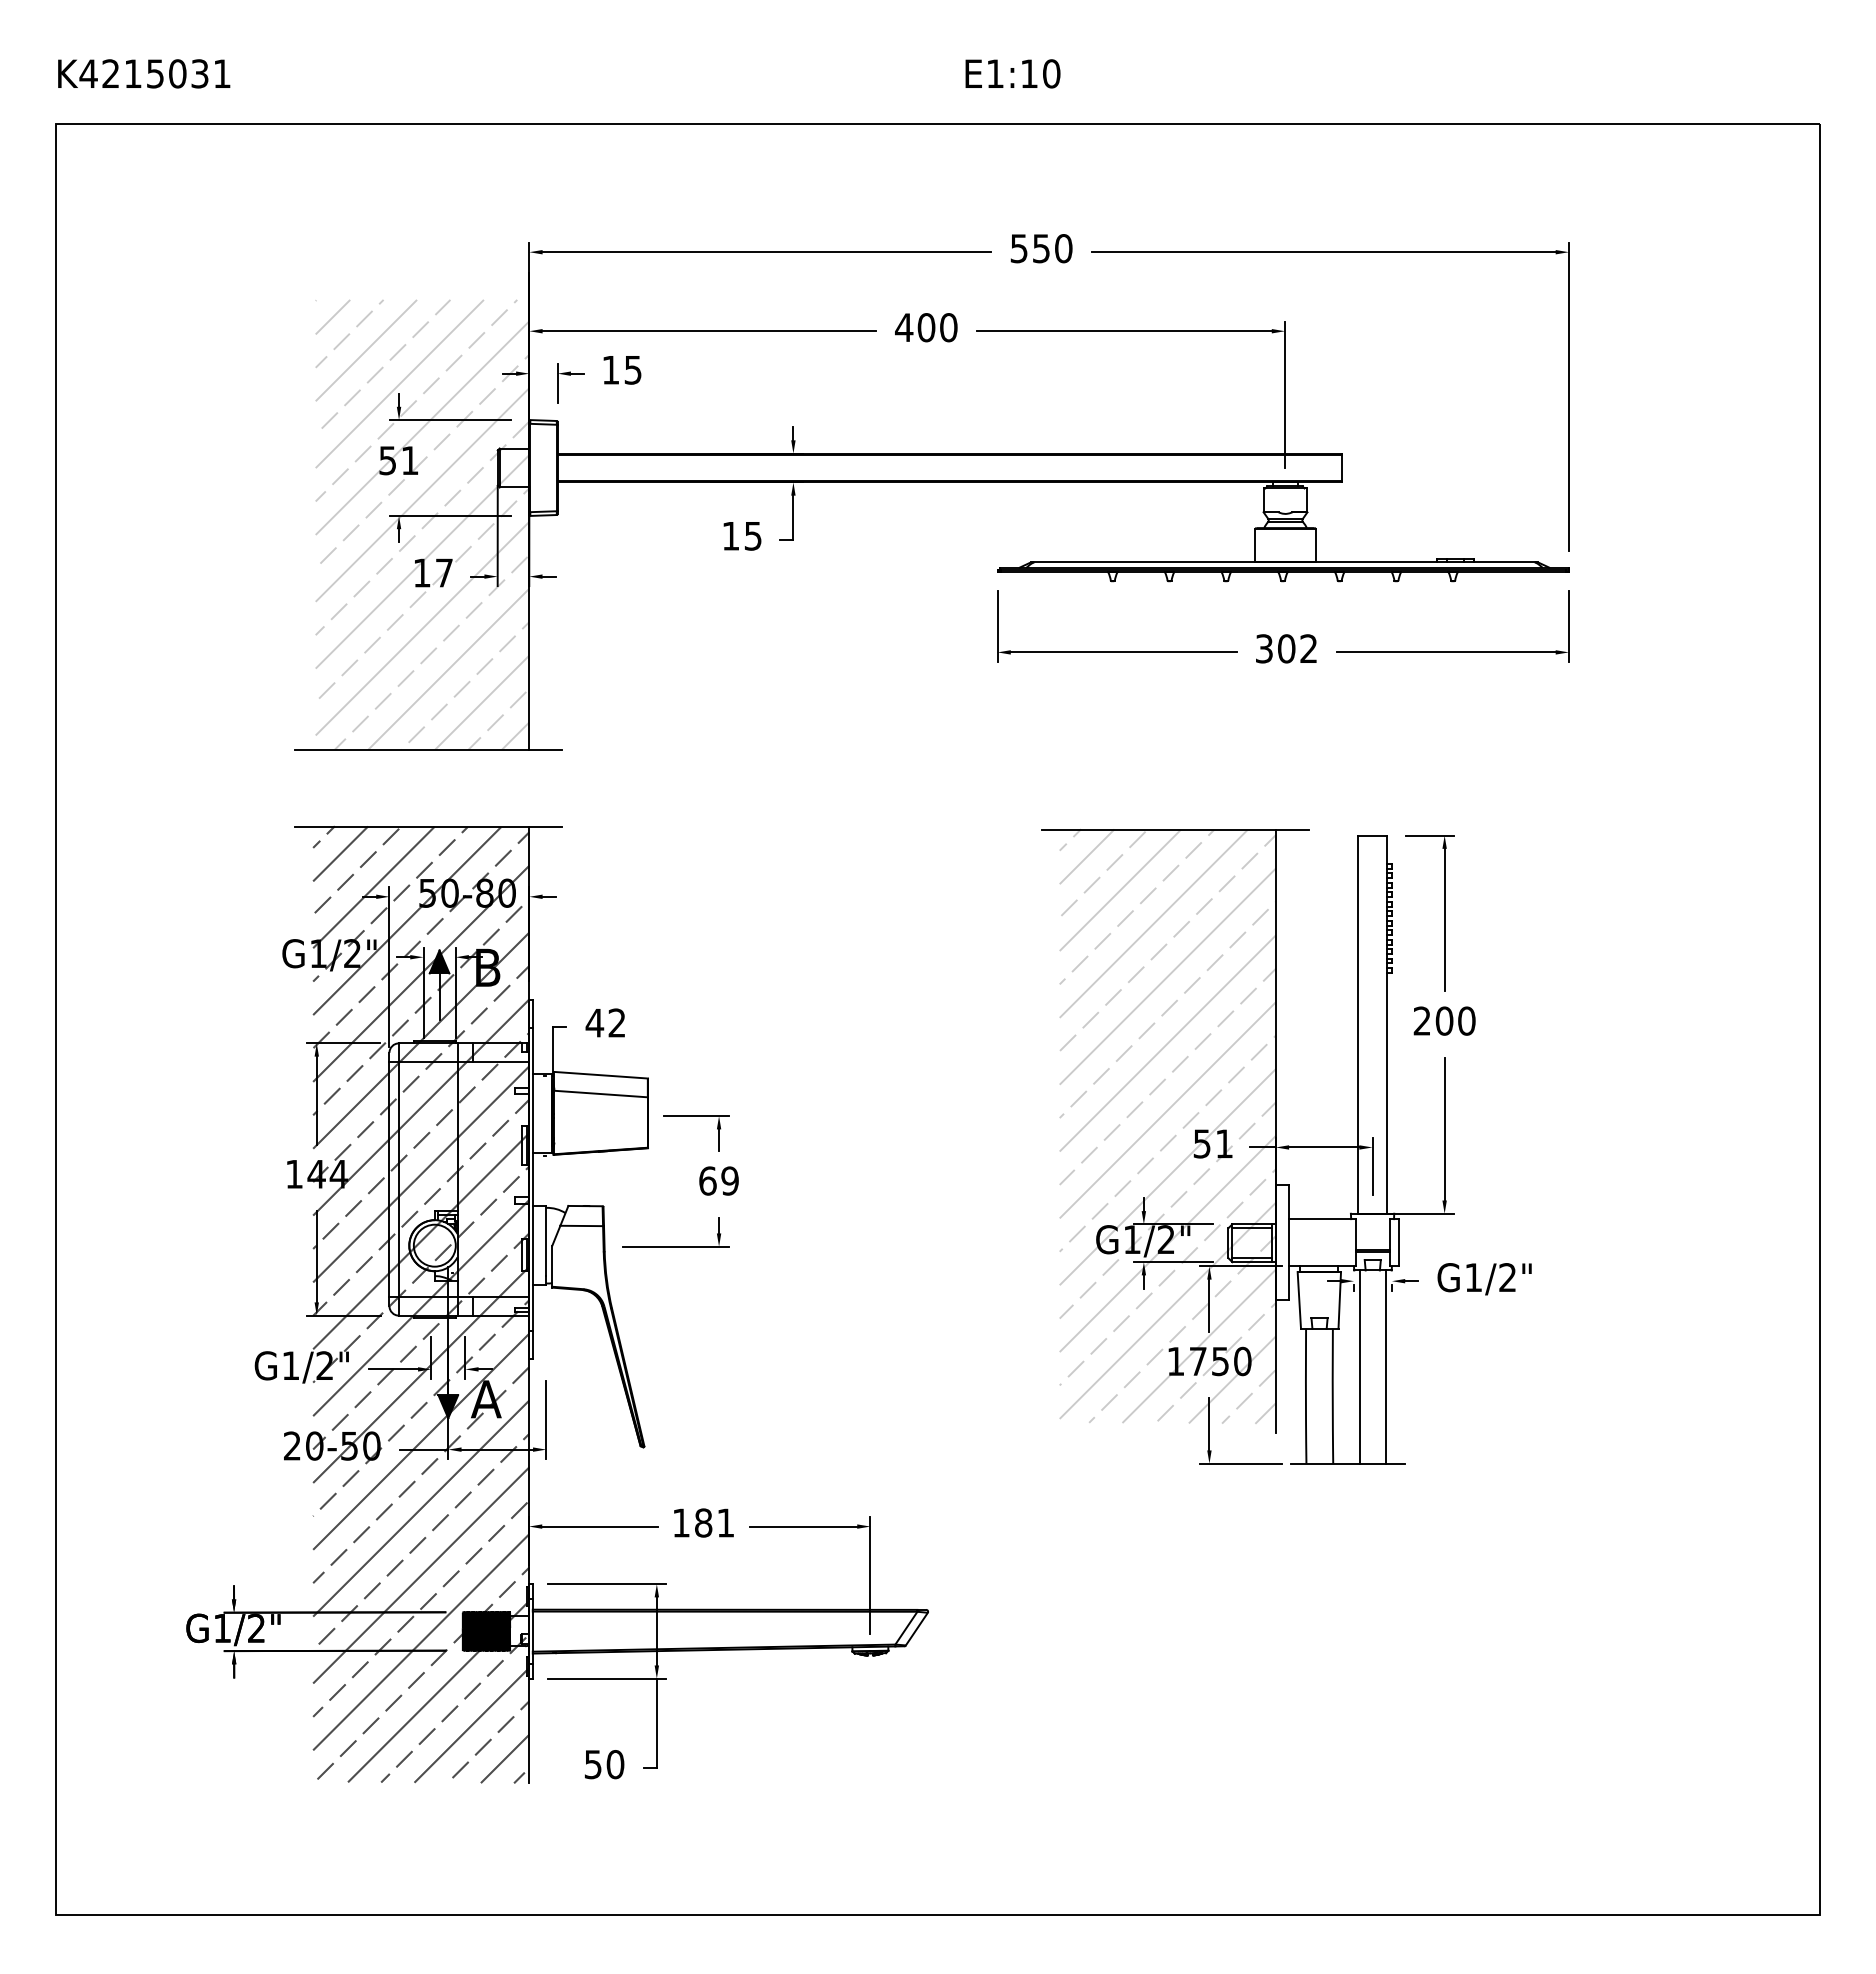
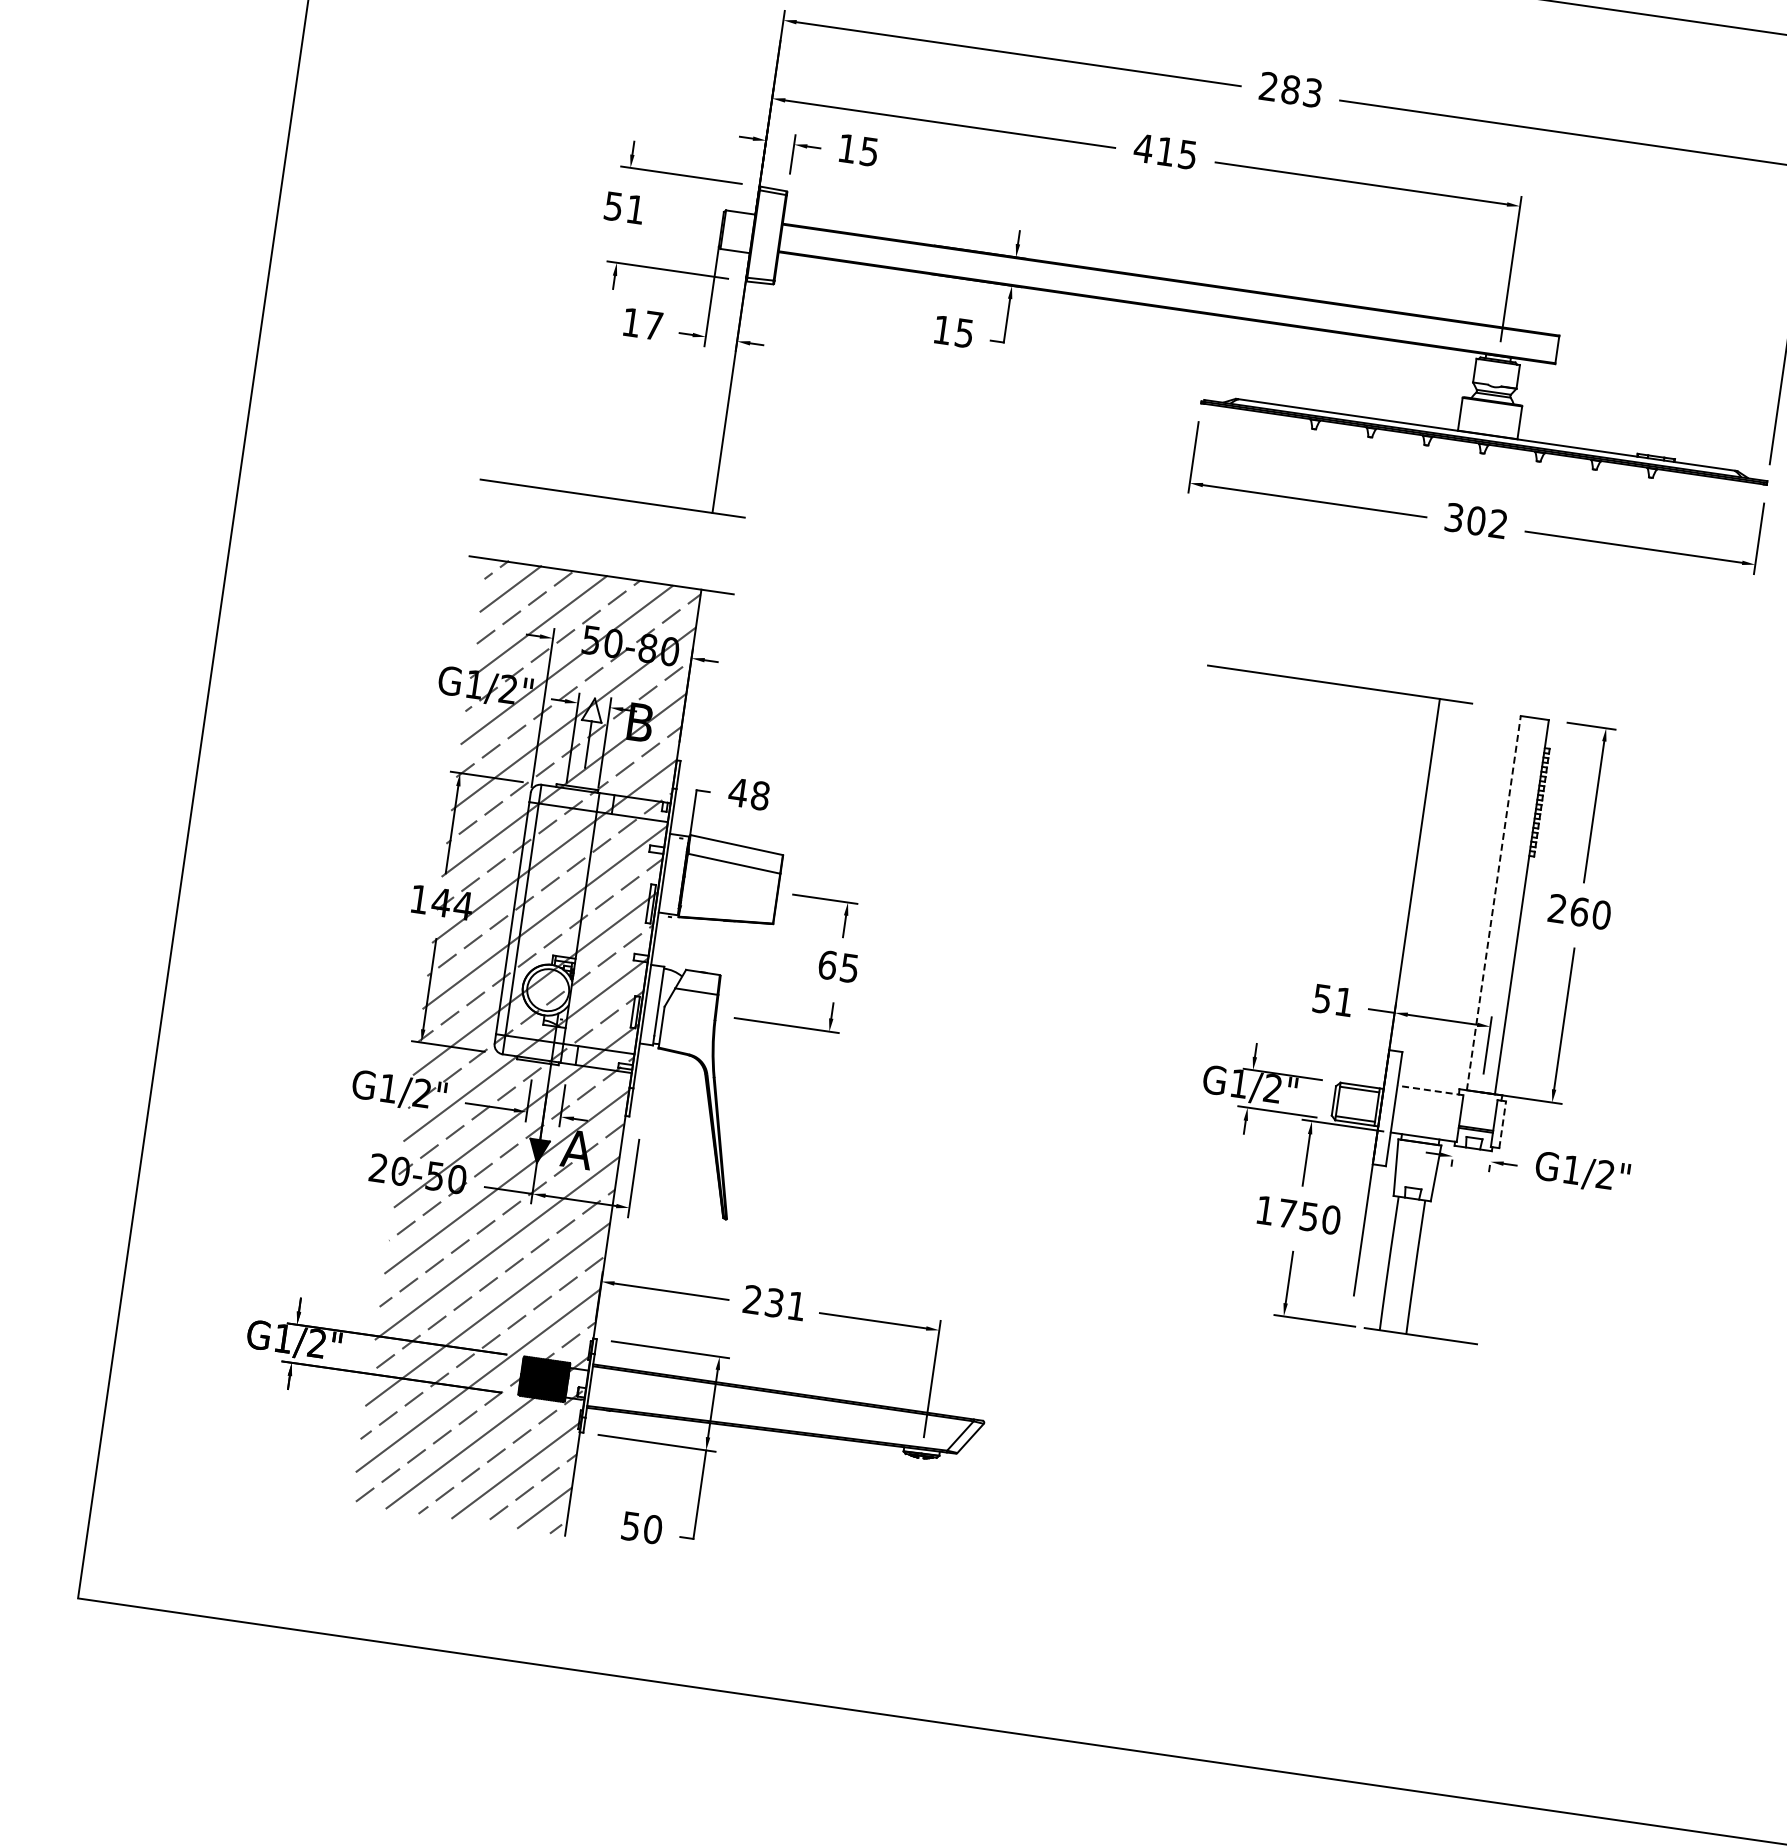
text: (1041, 248) -> (1290, 89), 550 -> 283
text: (937, 327) -> (1176, 153), 400 -> 415
hatch: (422, 524) -> (638, 274), removed
fill: (439, 961) -> (593, 709), removed
text: (1444, 1020) -> (1579, 911), 200 -> 260
text: (616, 1022) -> (759, 795), 42 -> 48
line: (1358, 1024) -> (1493, 902), solid -> dashed
hatch: (1167, 1126) -> (1290, 976), removed
text: (729, 1180) -> (849, 967), 69 -> 65
line: (1321, 1219) -> (1429, 1090), solid -> dashed
line: (1398, 1242) -> (1502, 1124), solid -> dashed
line: (1359, 1366) -> (1446, 1241), removed
line: (1386, 1366) -> (1472, 1245), removed
text: (692, 1522) -> (763, 1300), 181 -> 231

